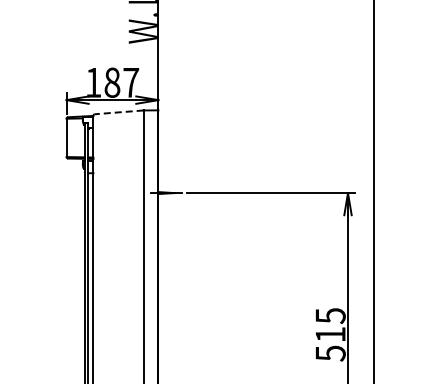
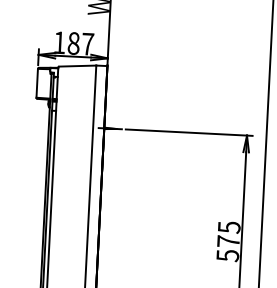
line: (119, 112) -> (78, 66), dashed -> solid
text: (330, 334) -> (228, 241), 515 -> 575

